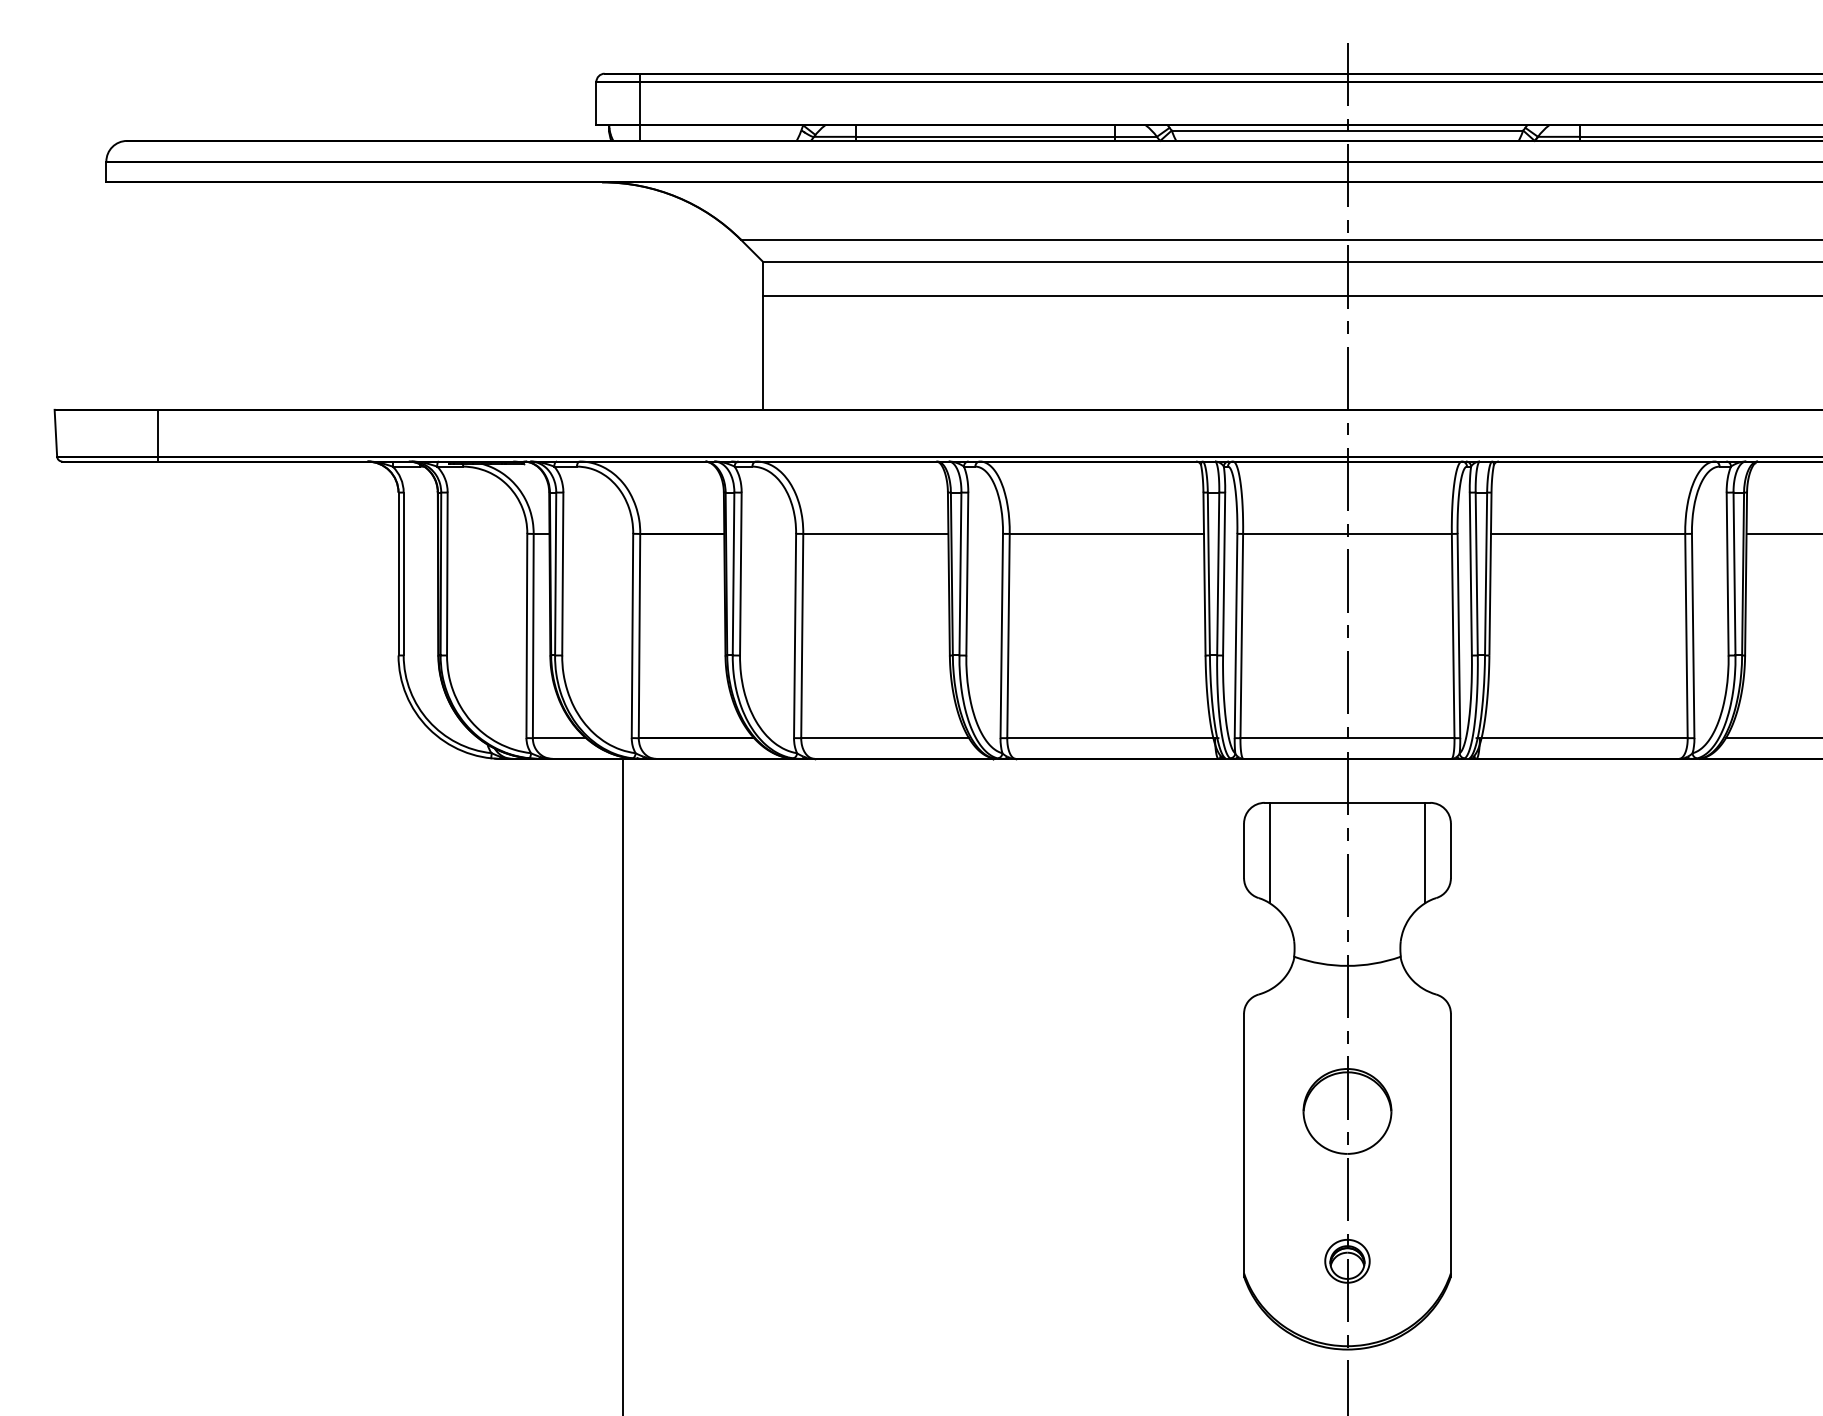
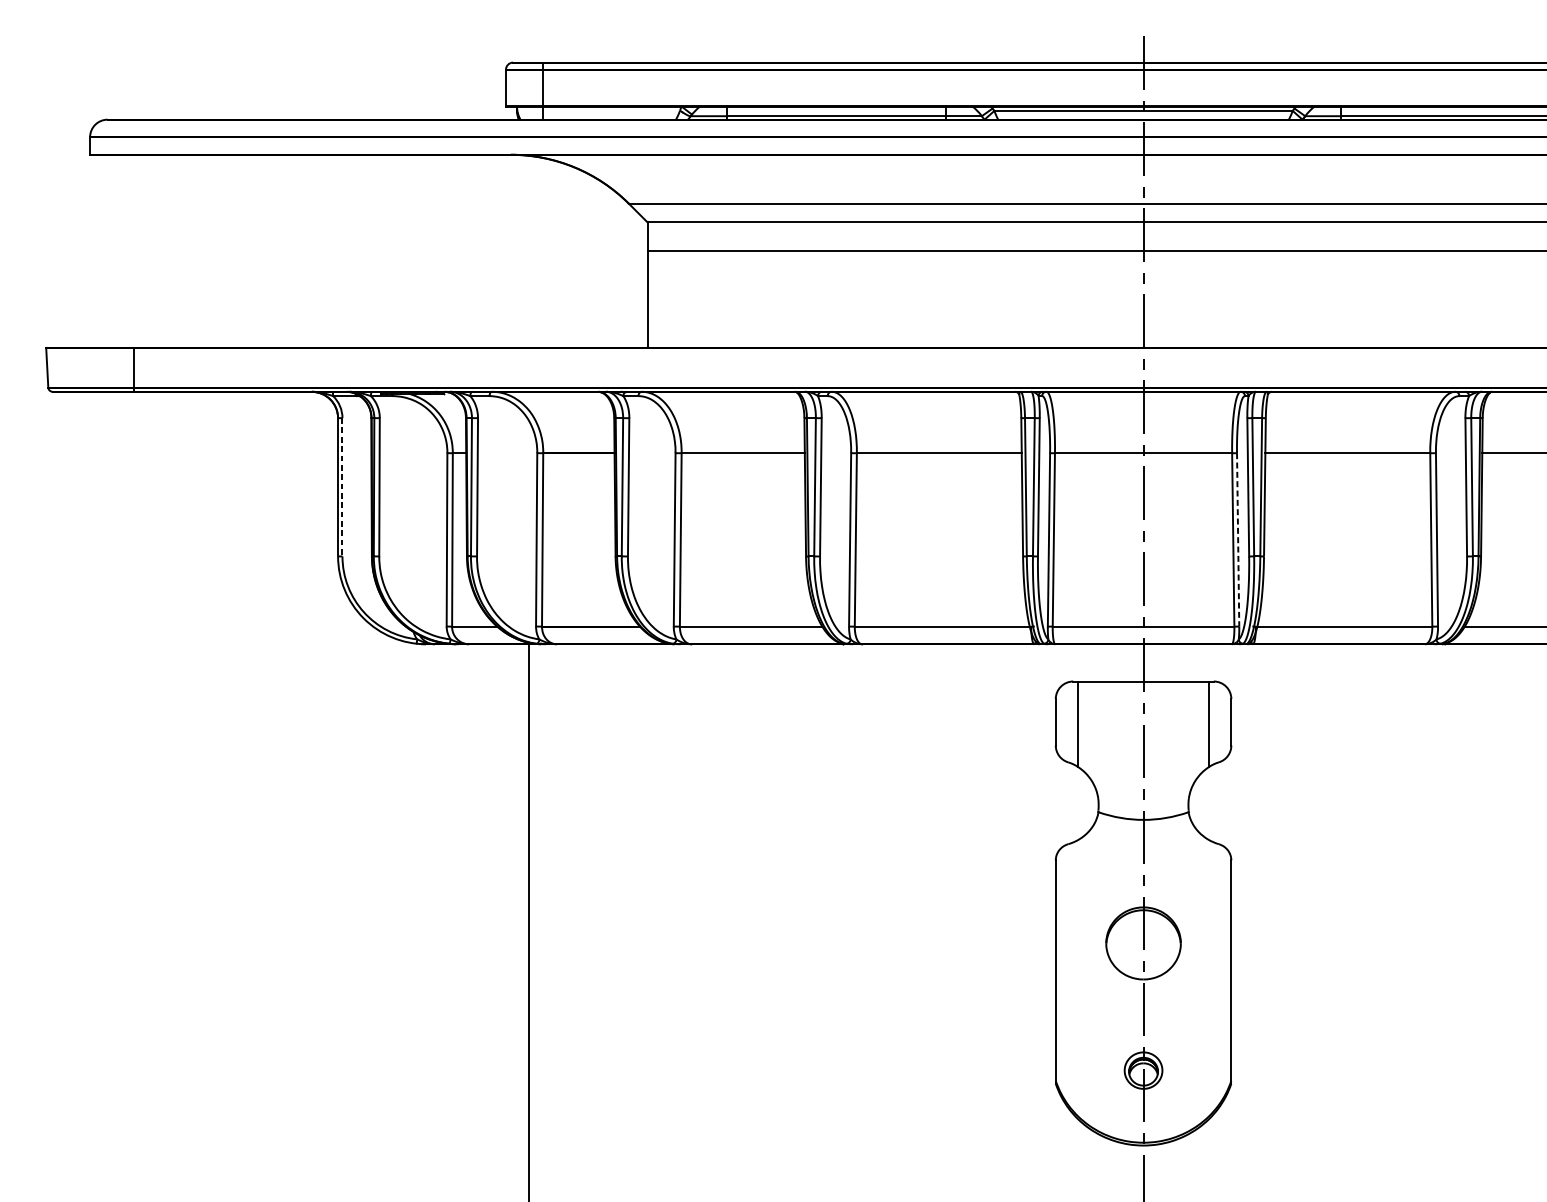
line: (403, 574) -> (342, 487), solid -> dashed
line: (1458, 636) -> (1237, 540), solid -> dashed

